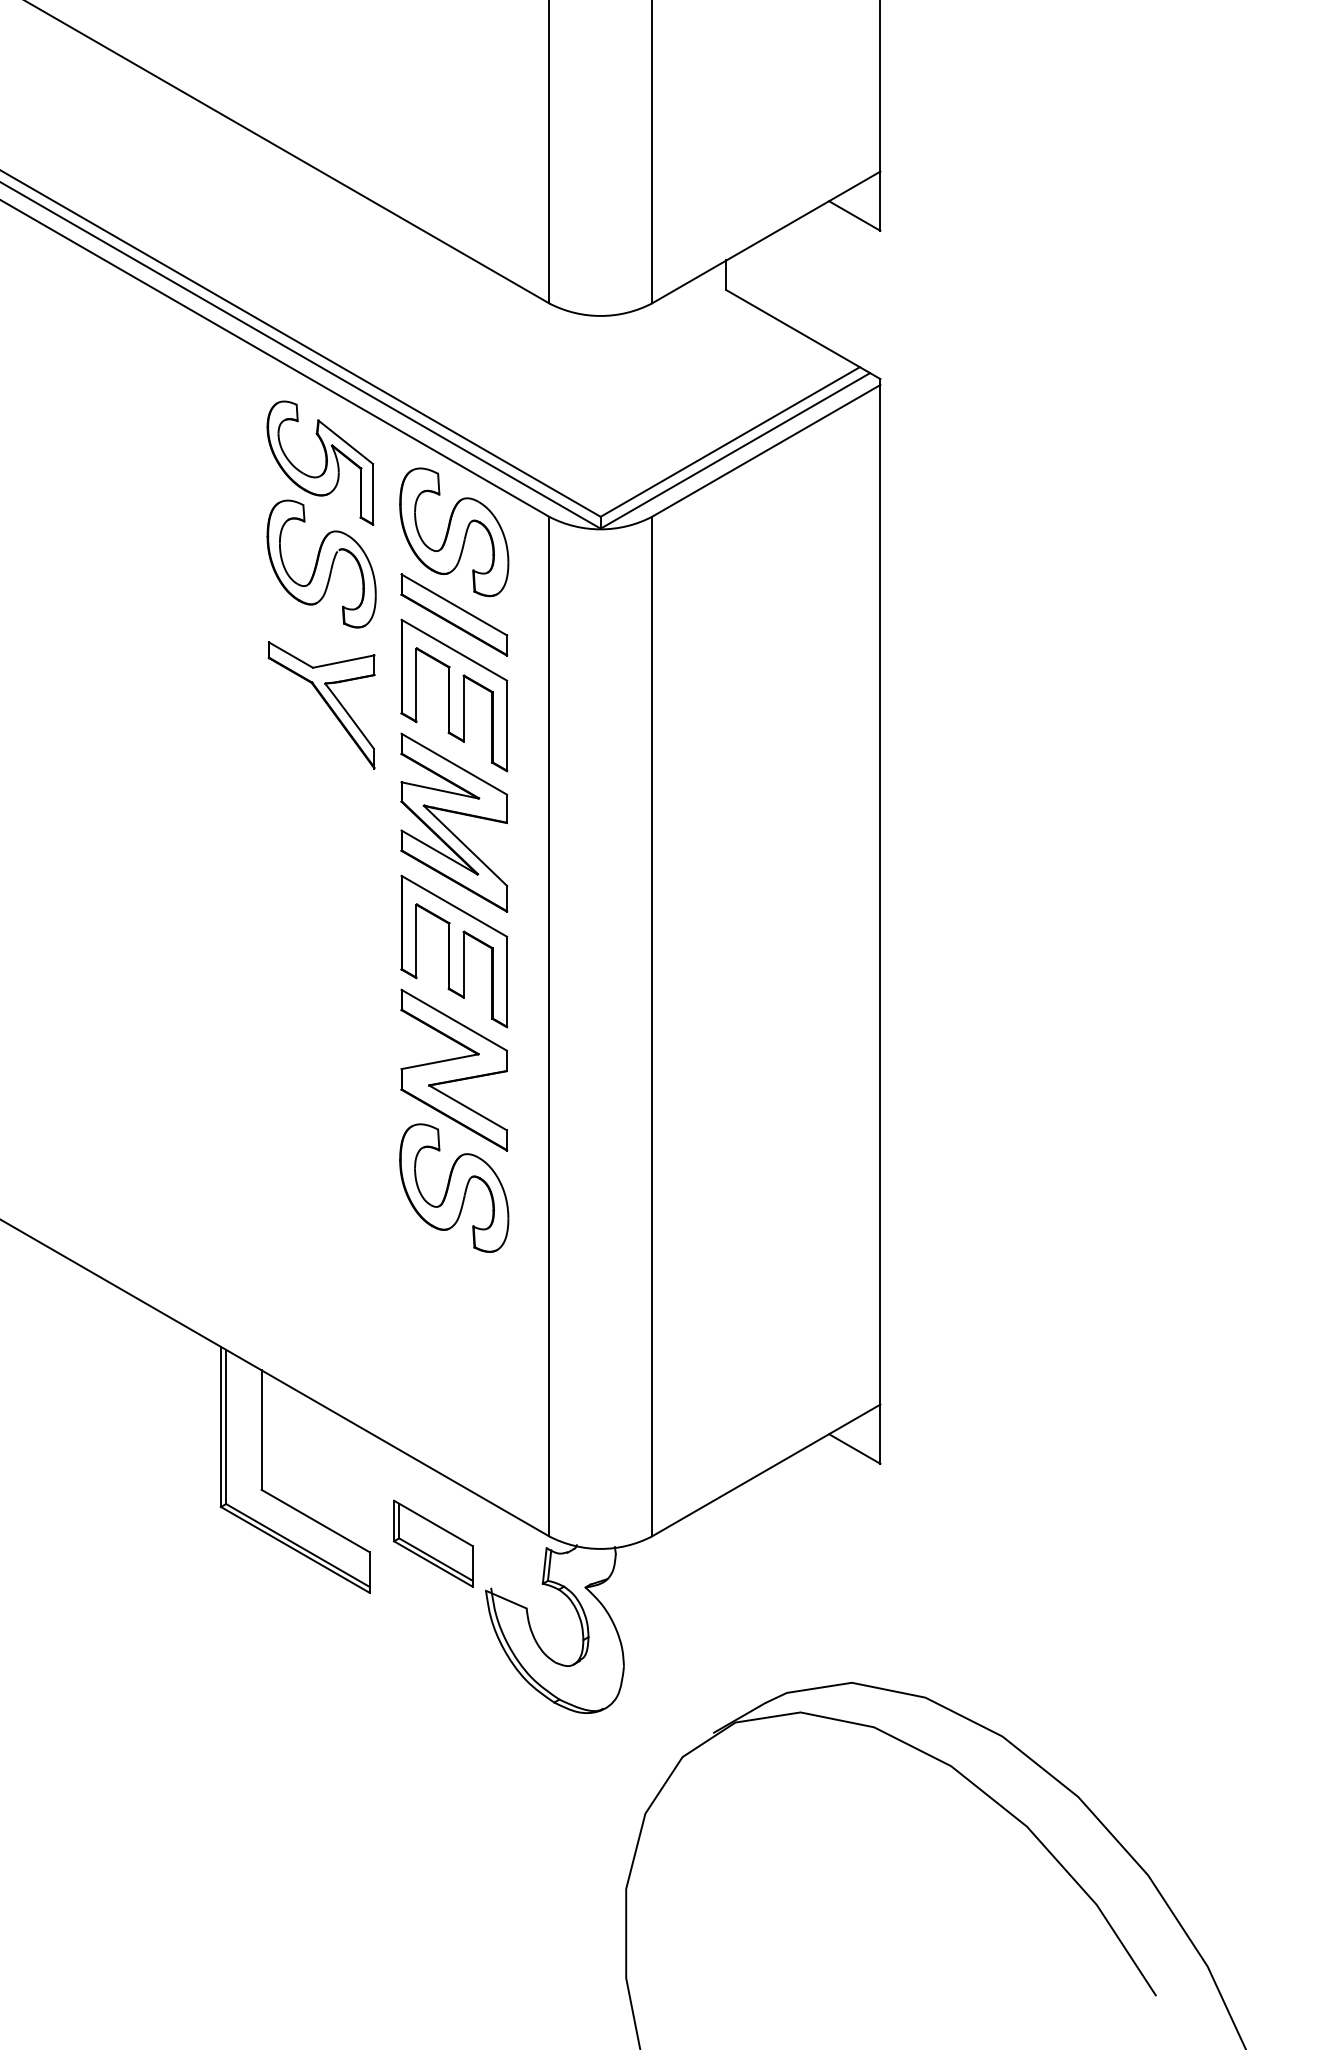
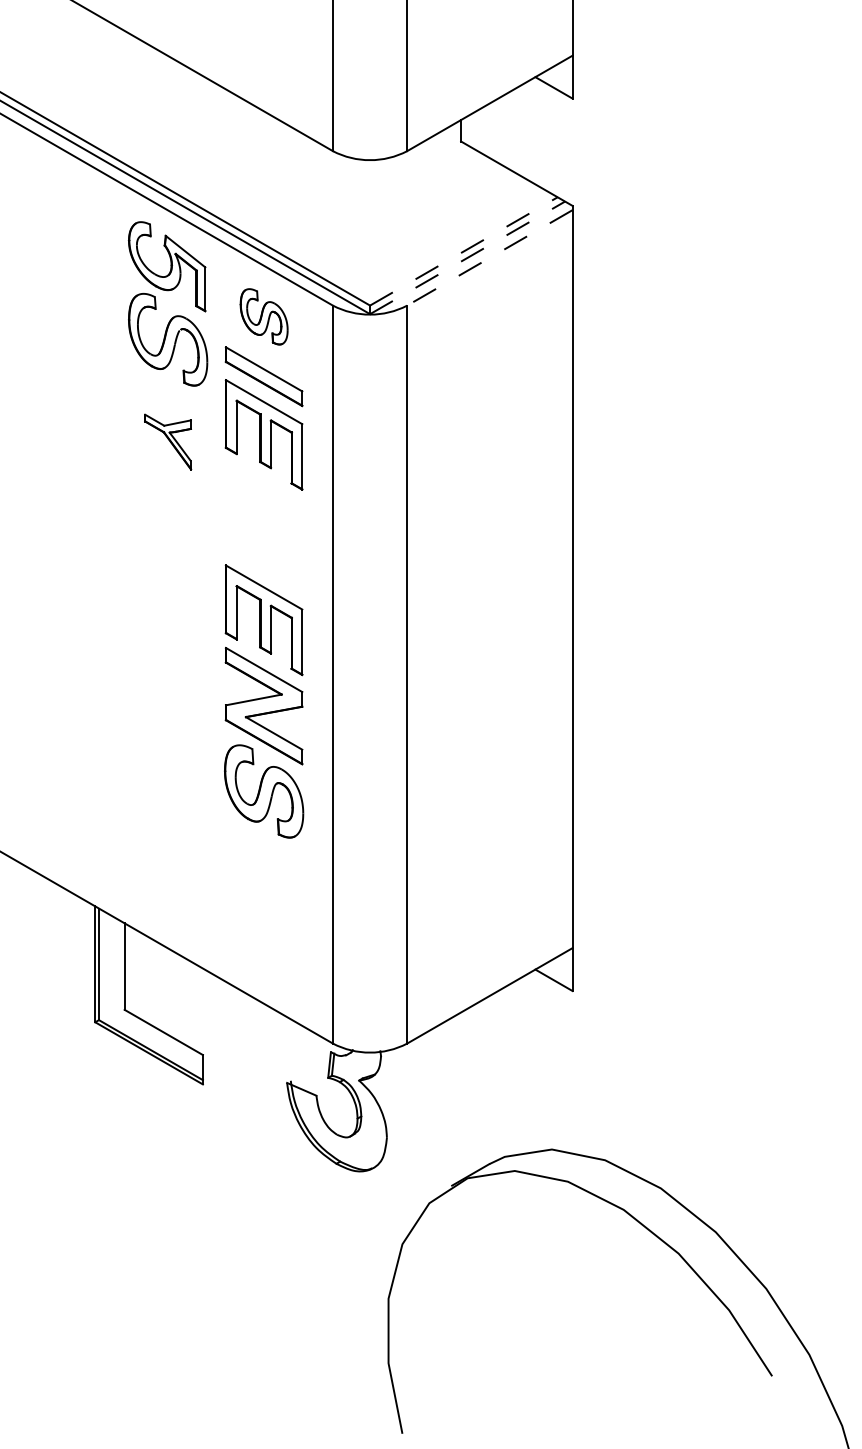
line: (730, 442) -> (464, 251), solid -> dashed
line: (735, 450) -> (467, 257), solid -> dashed
line: (766, 450) -> (490, 257), solid -> dashed
part: (454, 532) -> (264, 316), size x0.6
part: (321, 705) -> (168, 442), size x0.6
part: (448, 828) -> (259, 531), removed
part: (433, 1543) -> (249, 1048), removed

